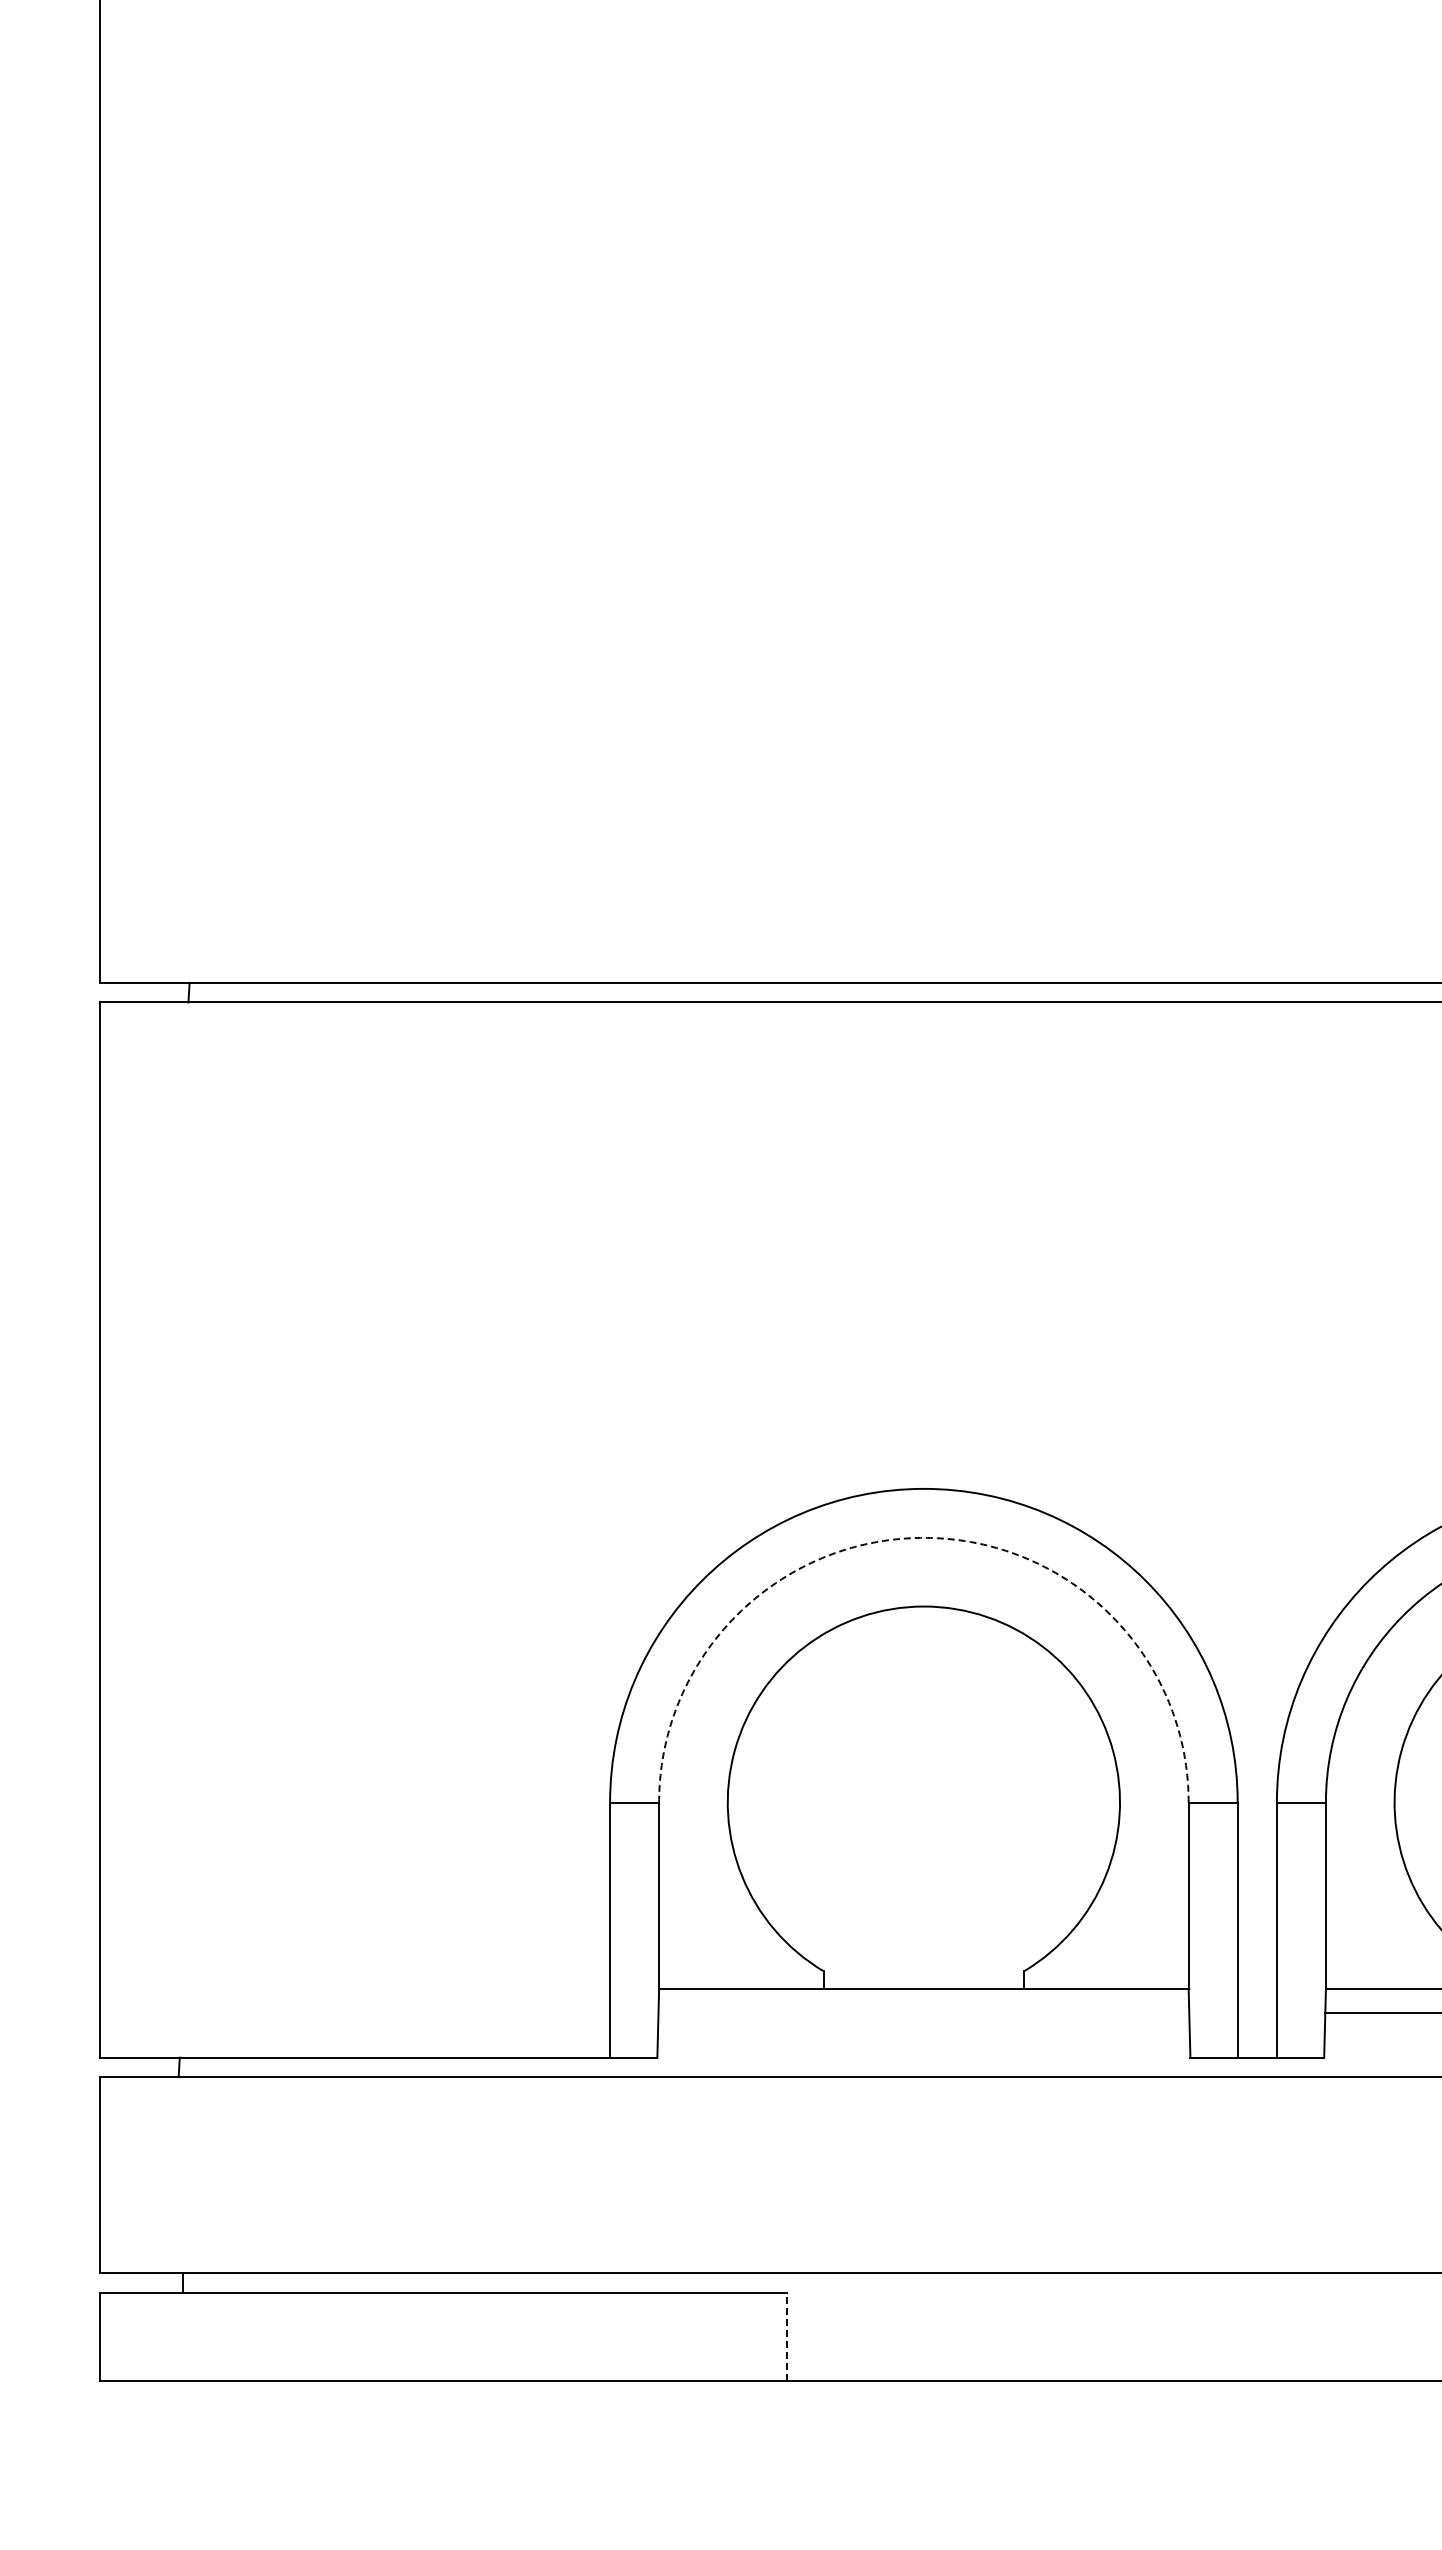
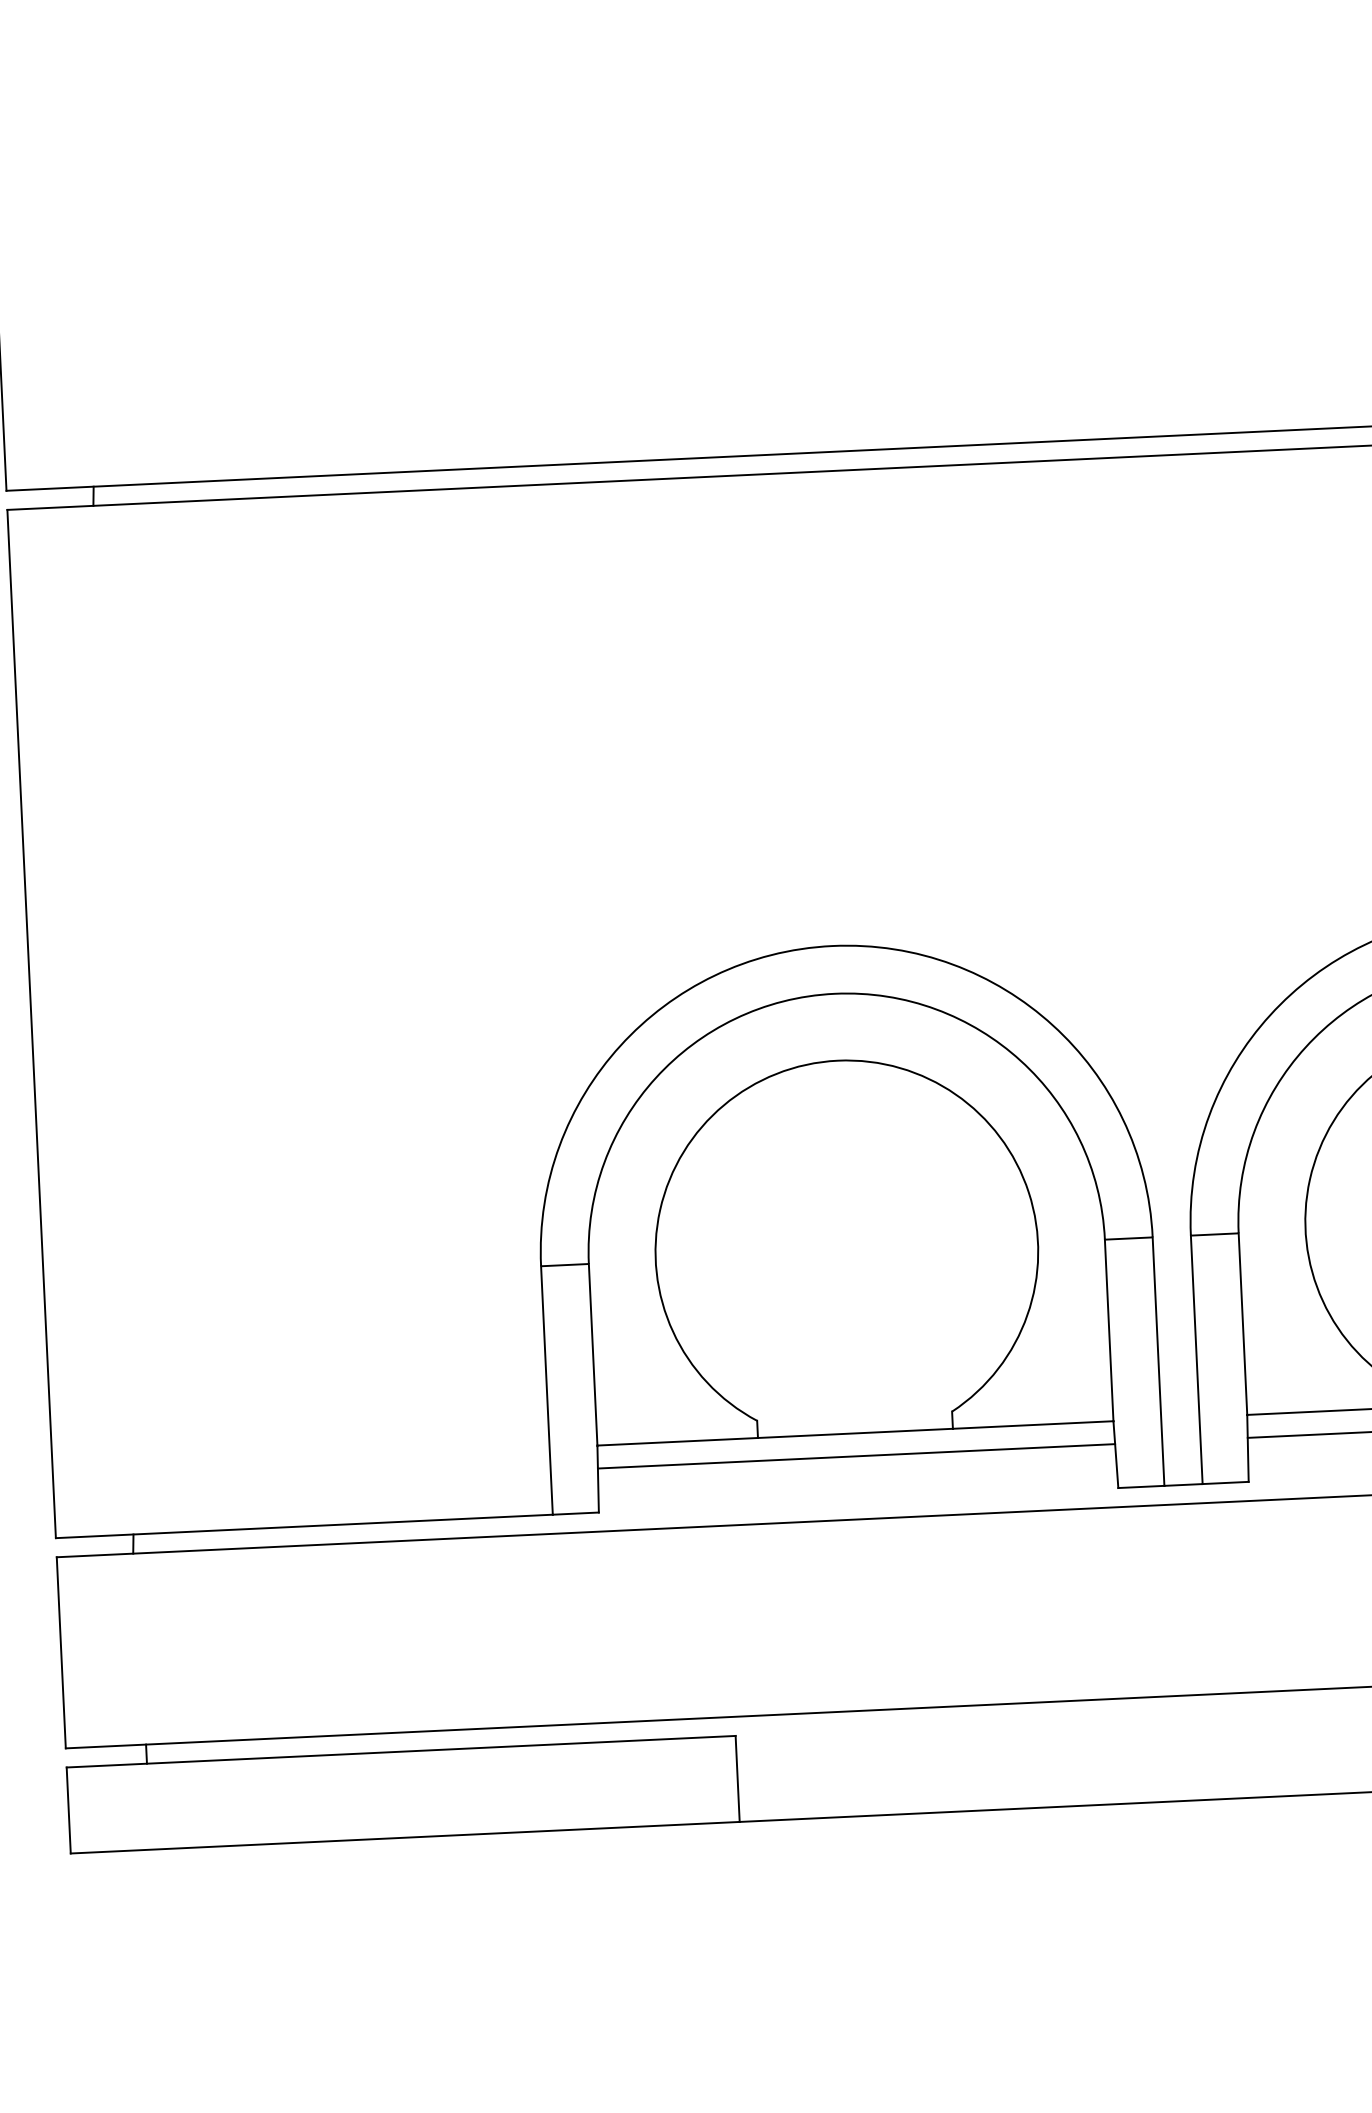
arc: (923, 1537) -> (834, 993), dashed -> solid
line: (923, 2012) -> (856, 1456), added
line: (786, 2336) -> (737, 1778), dashed -> solid

